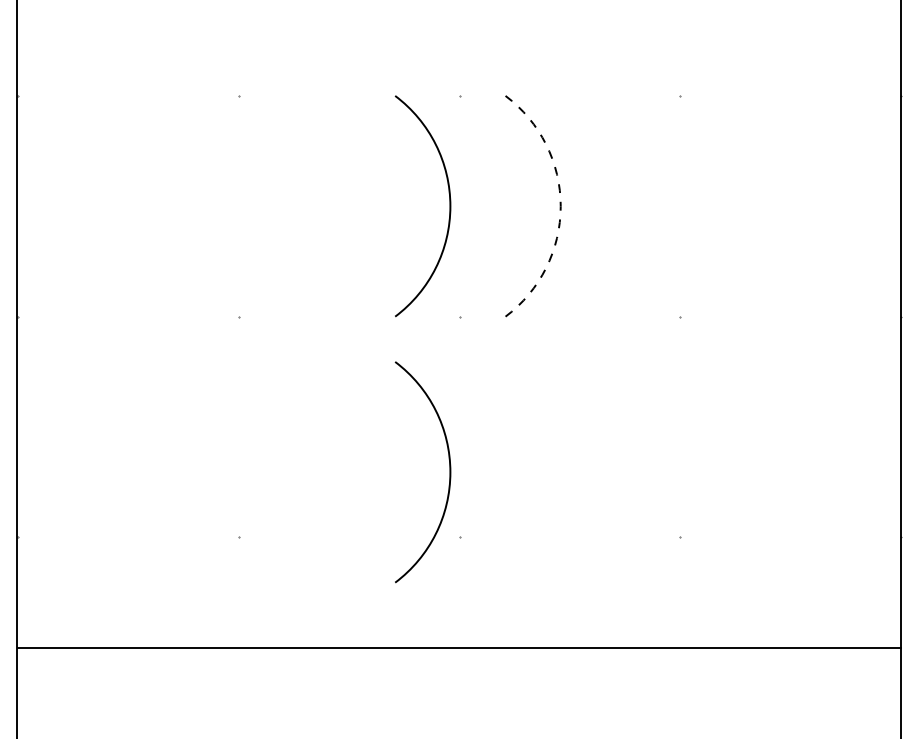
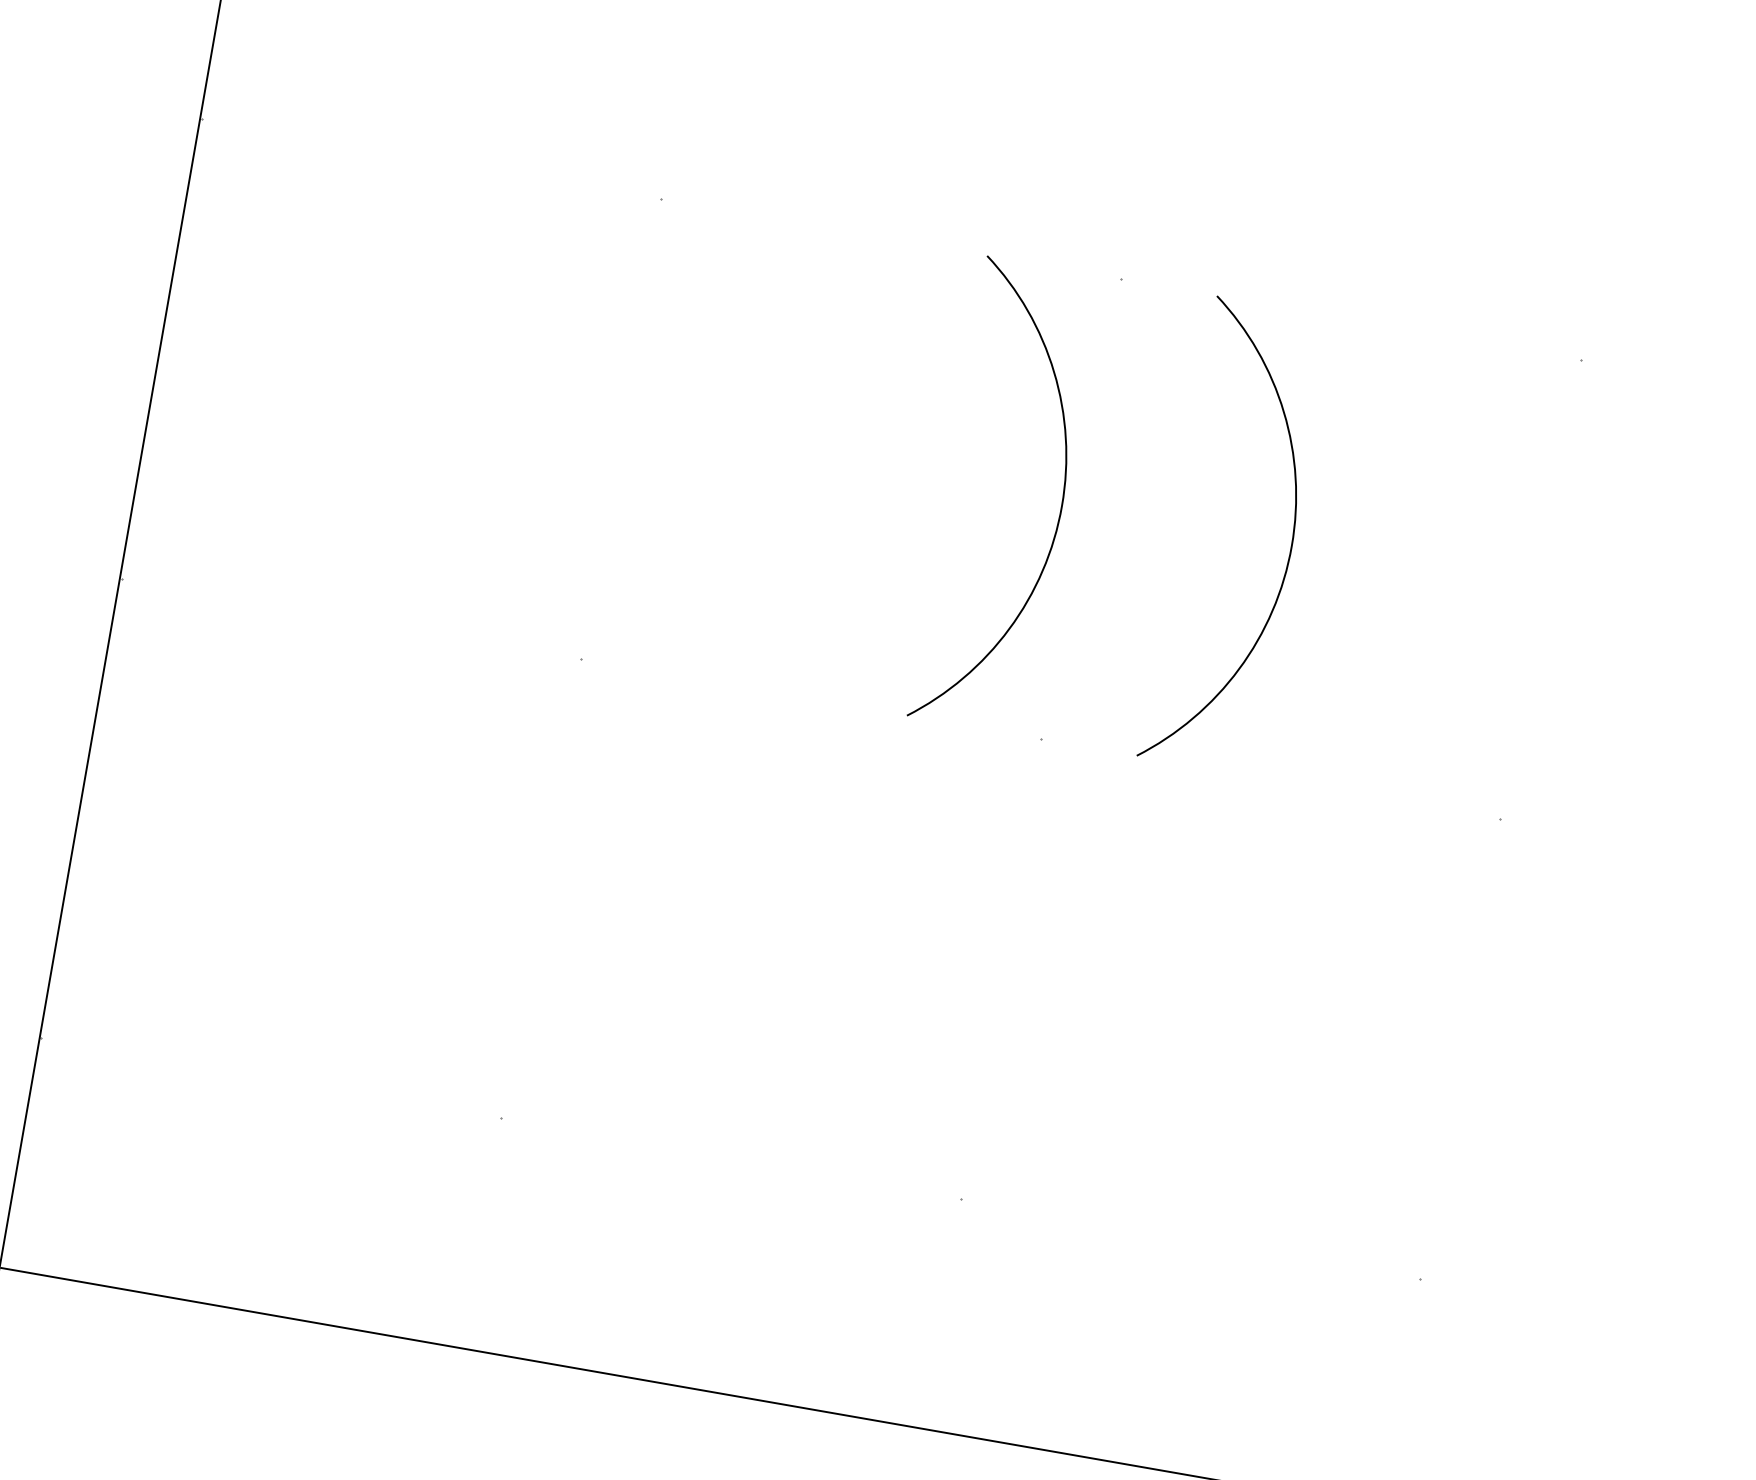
arc: (560, 206) -> (1291, 546), dashed -> solid
arc: (449, 472) -> (963, 1059), removed

